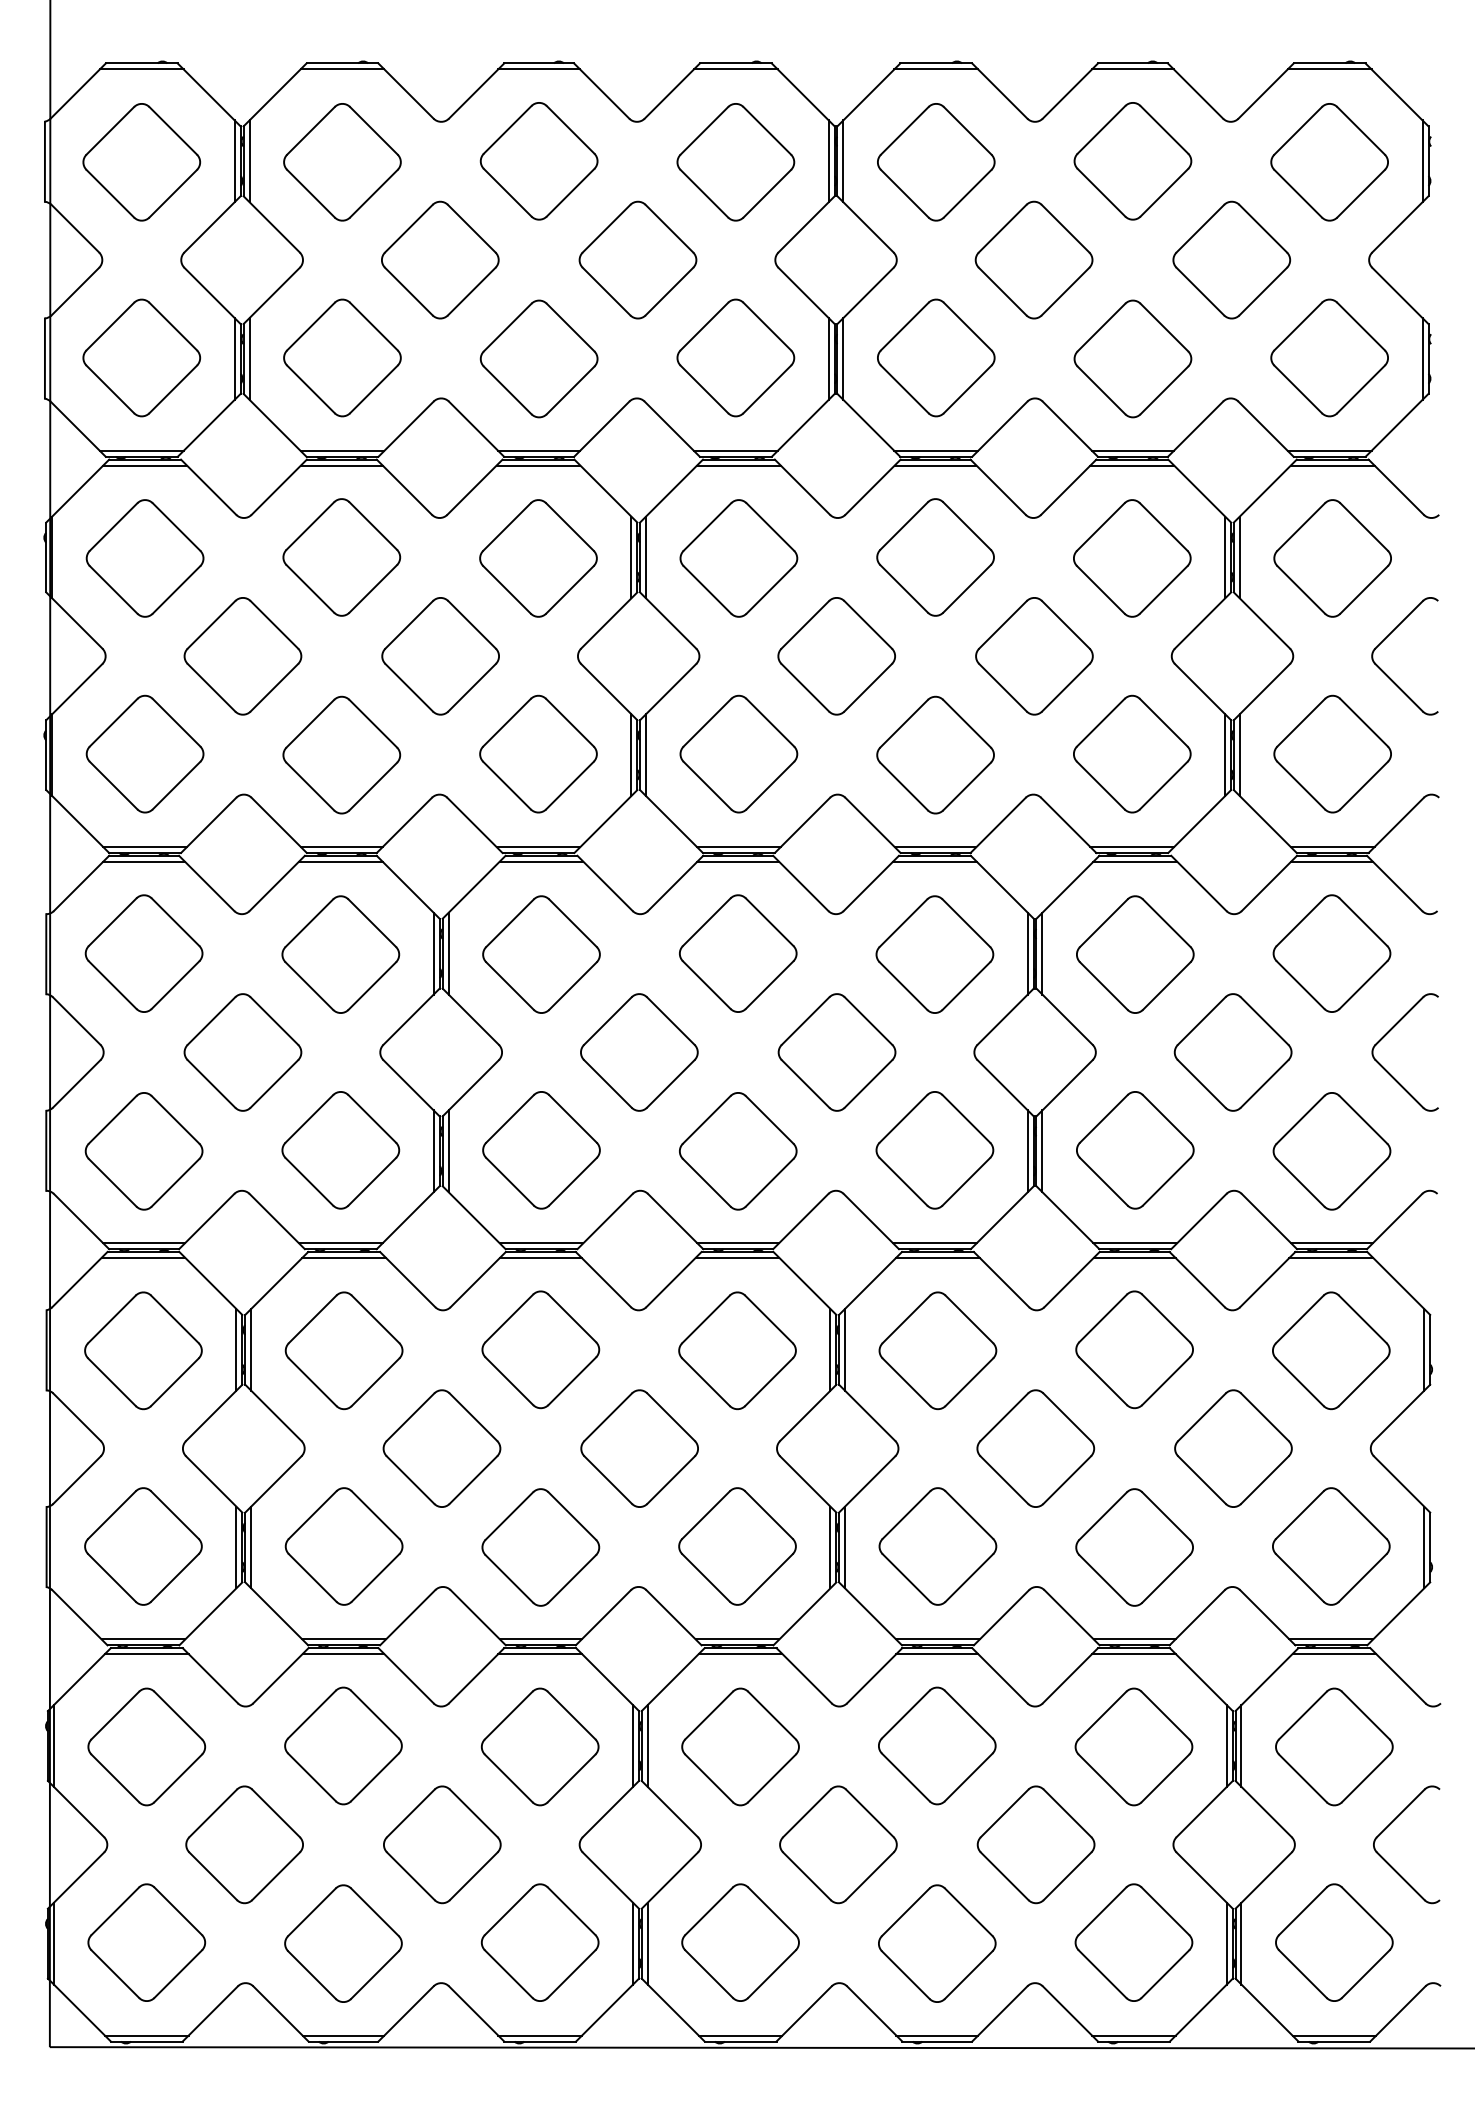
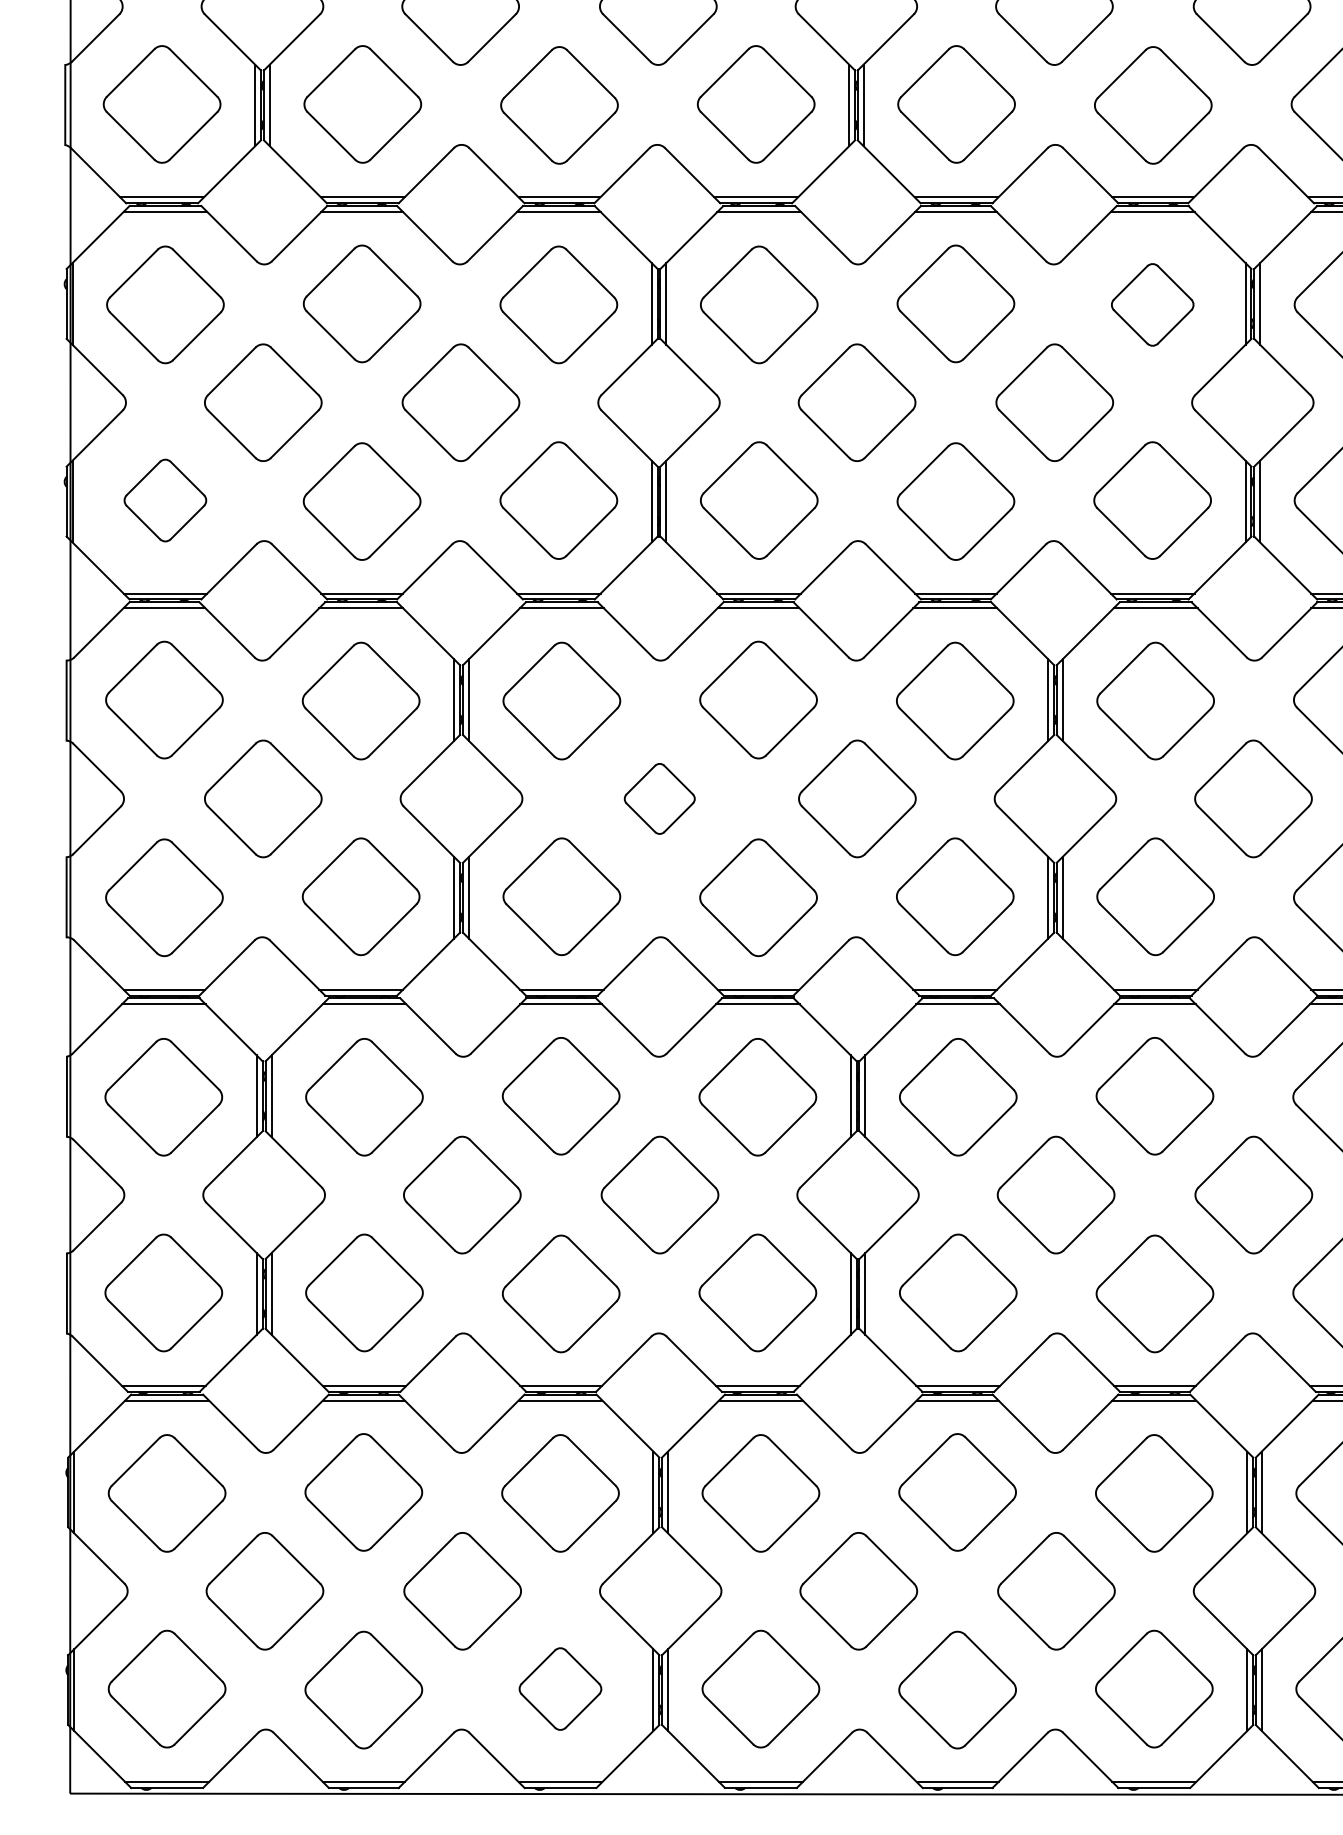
part: (1132, 558) -> (1152, 304), size x0.7
part: (144, 753) -> (164, 499), size x0.7
part: (639, 1052) -> (659, 798), size x0.6
part: (539, 1942) -> (559, 1688), size x0.7

